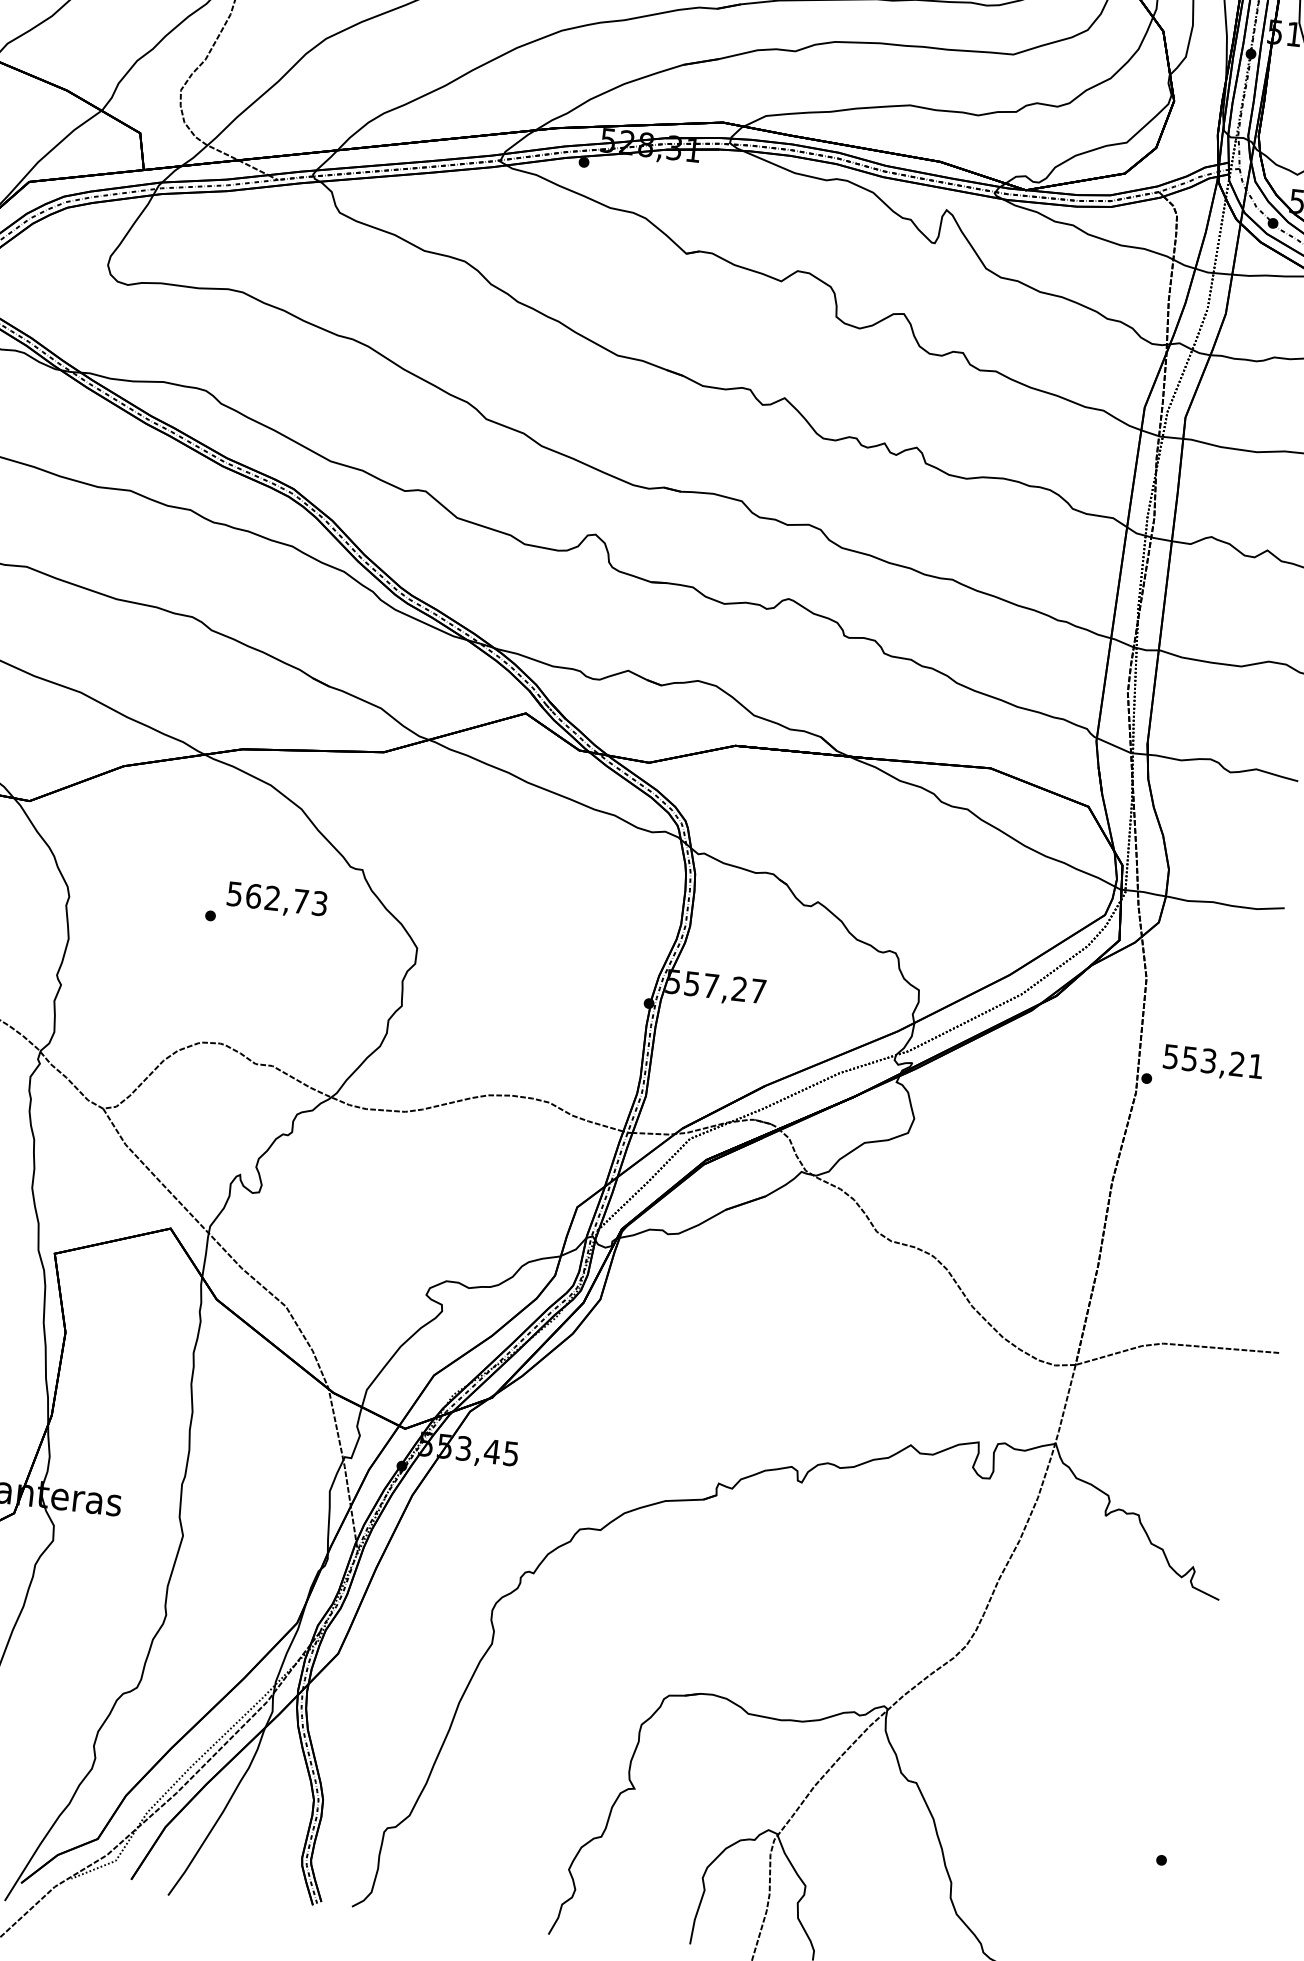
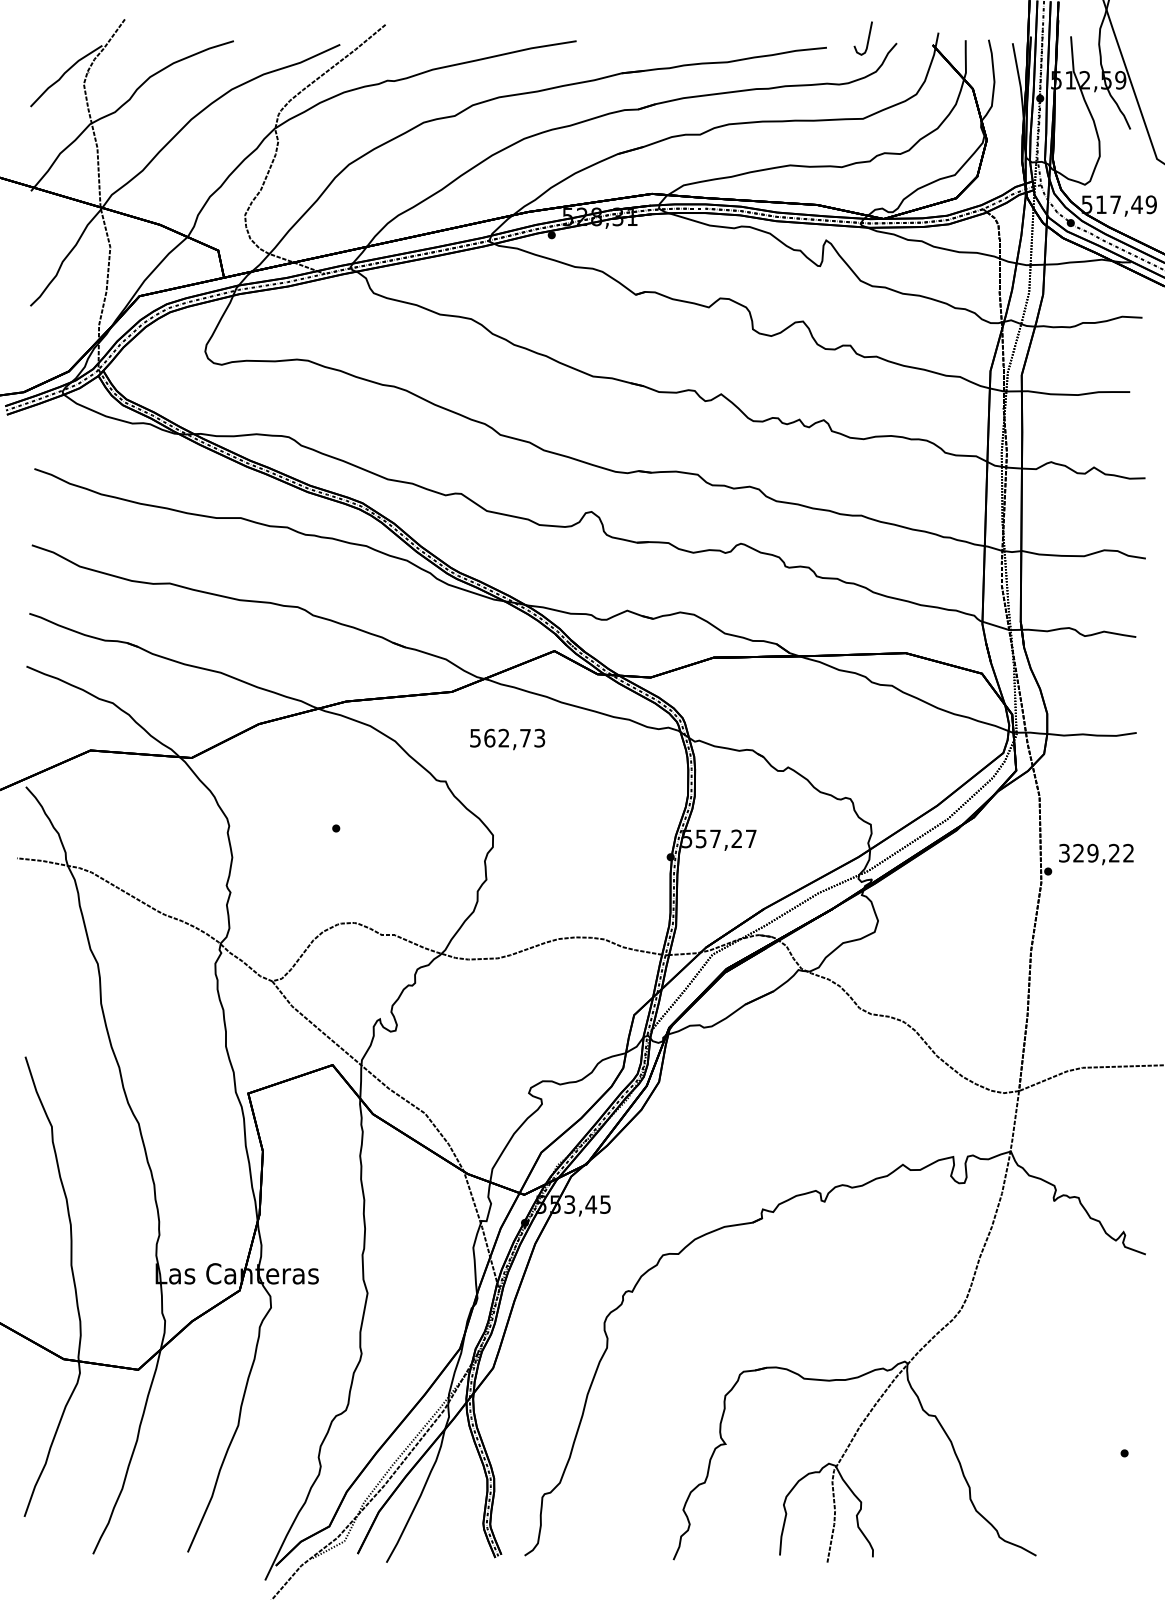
text: (276, 900) -> (507, 739), moved
text: (1213, 1060) -> (1096, 852), 553,21 -> 329,22

